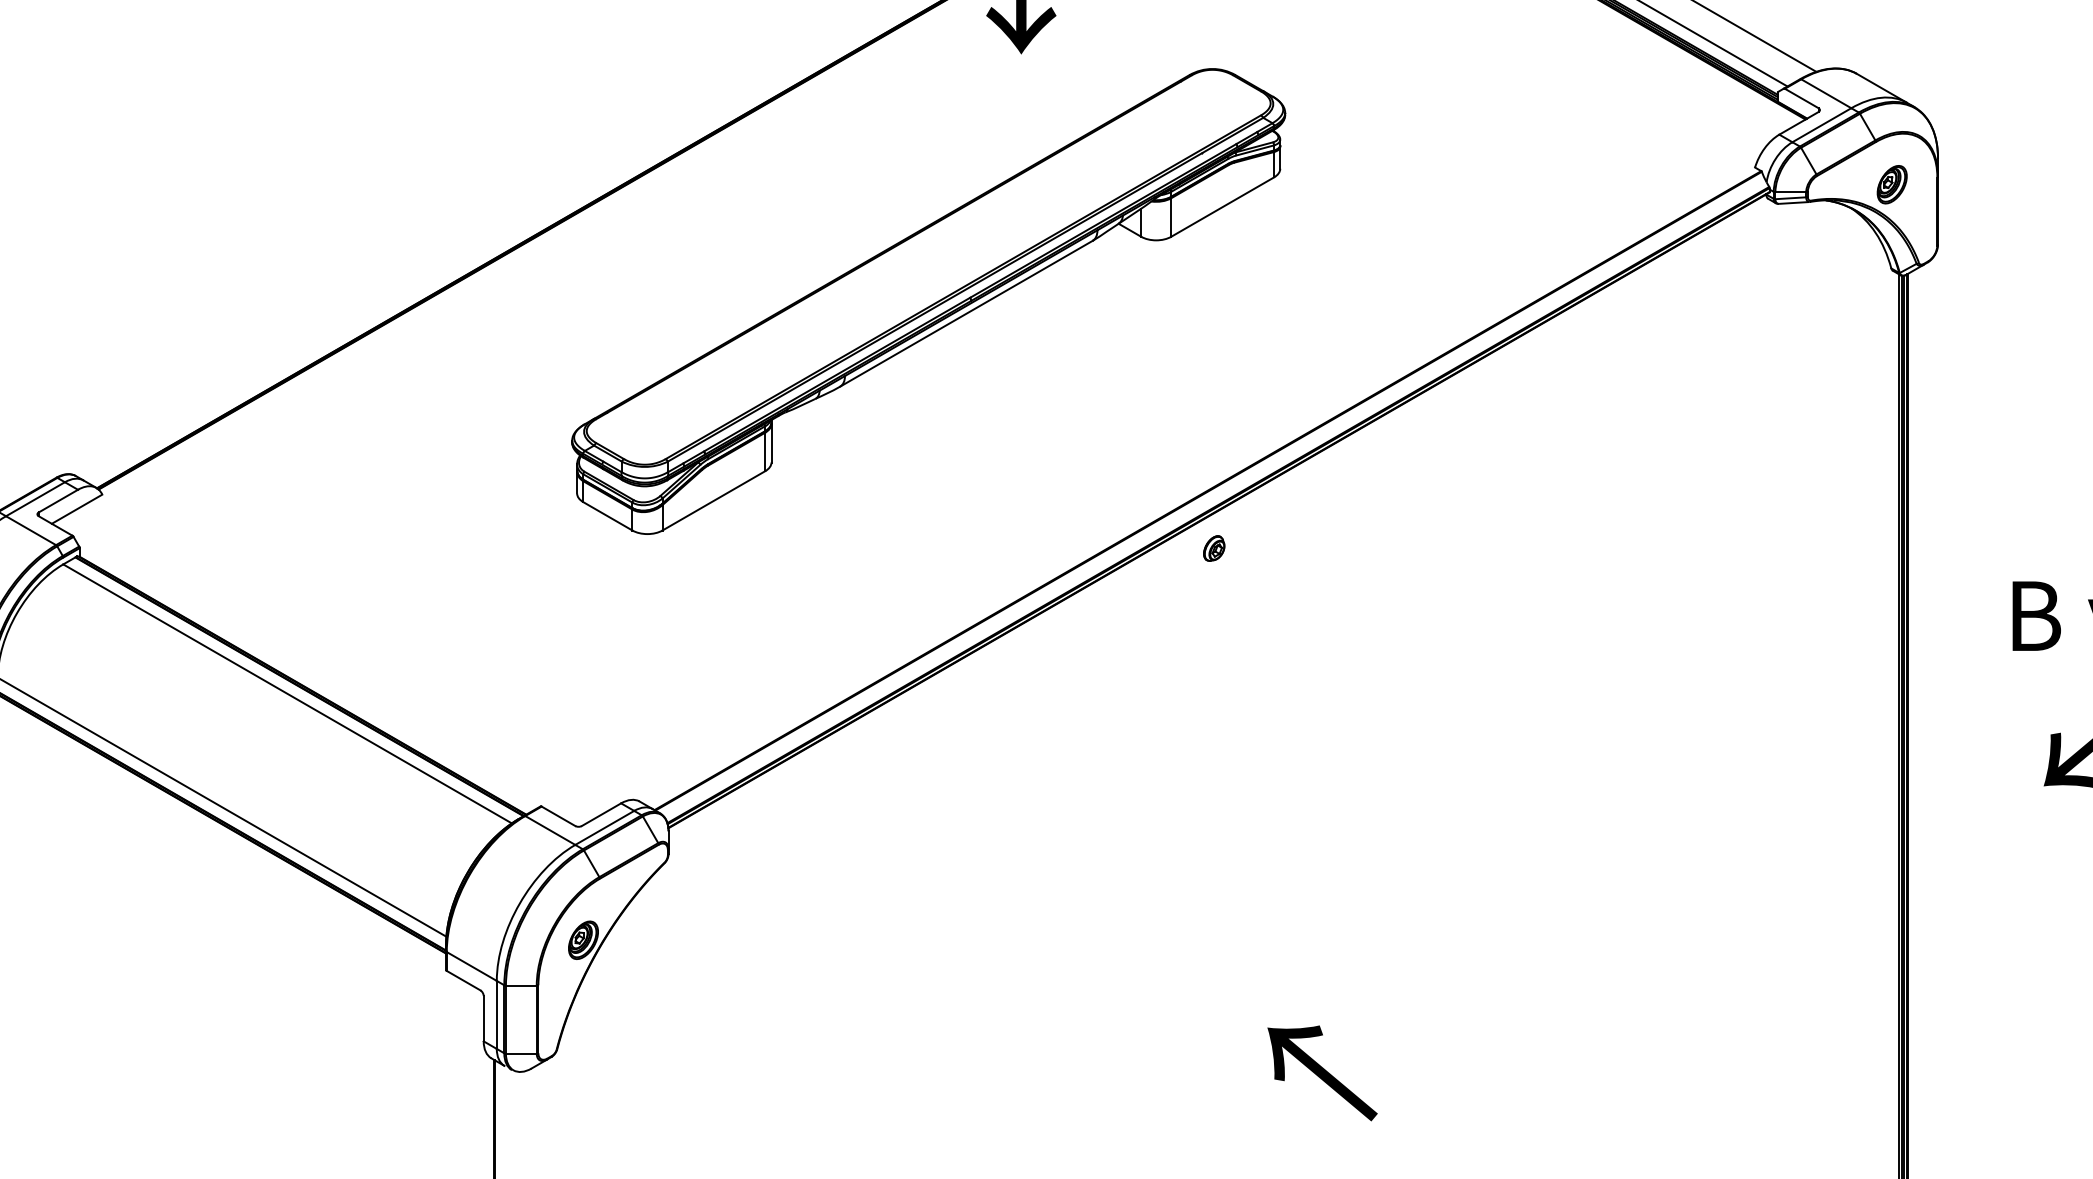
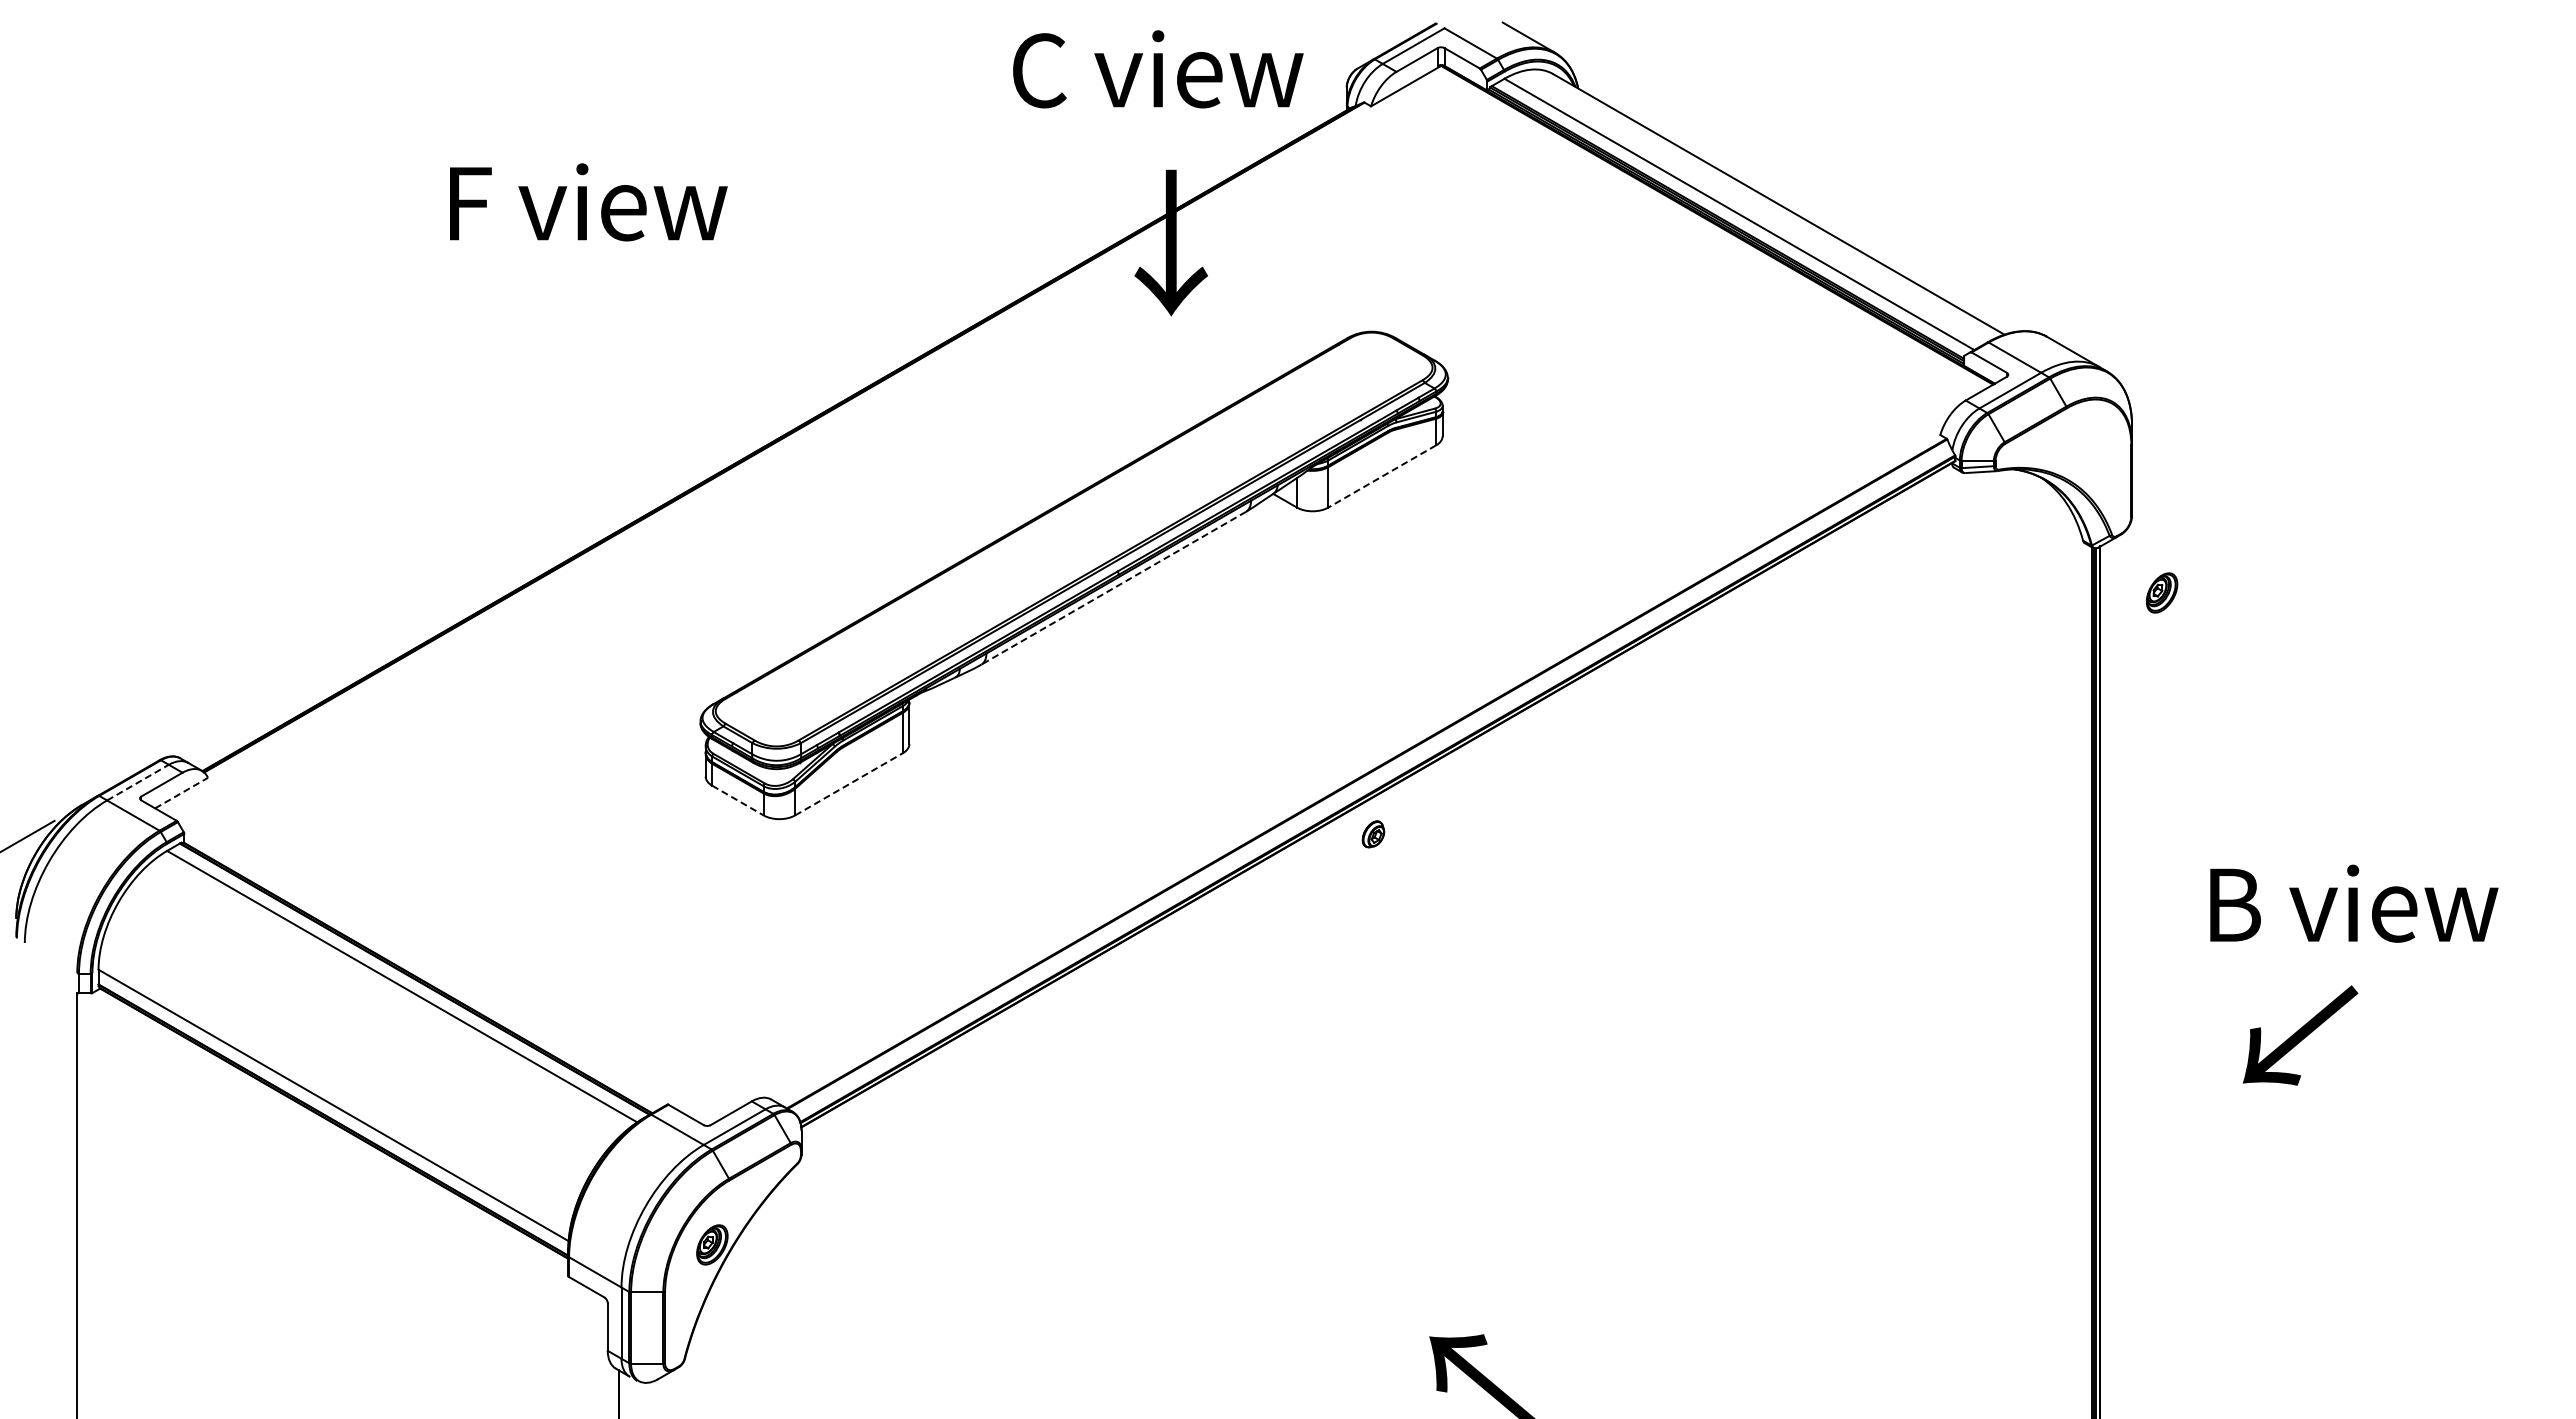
part: (1891, 184) -> (2161, 592), moved
line: (1221, 207) -> (1381, 476), solid -> dashed
line: (966, 314) -> (1113, 588), solid -> dashed
line: (35, 499) -> (138, 782), solid -> dashed
line: (714, 501) -> (849, 784), solid -> dashed
line: (77, 509) -> (181, 793), solid -> dashed
line: (607, 516) -> (737, 800), solid -> dashed

